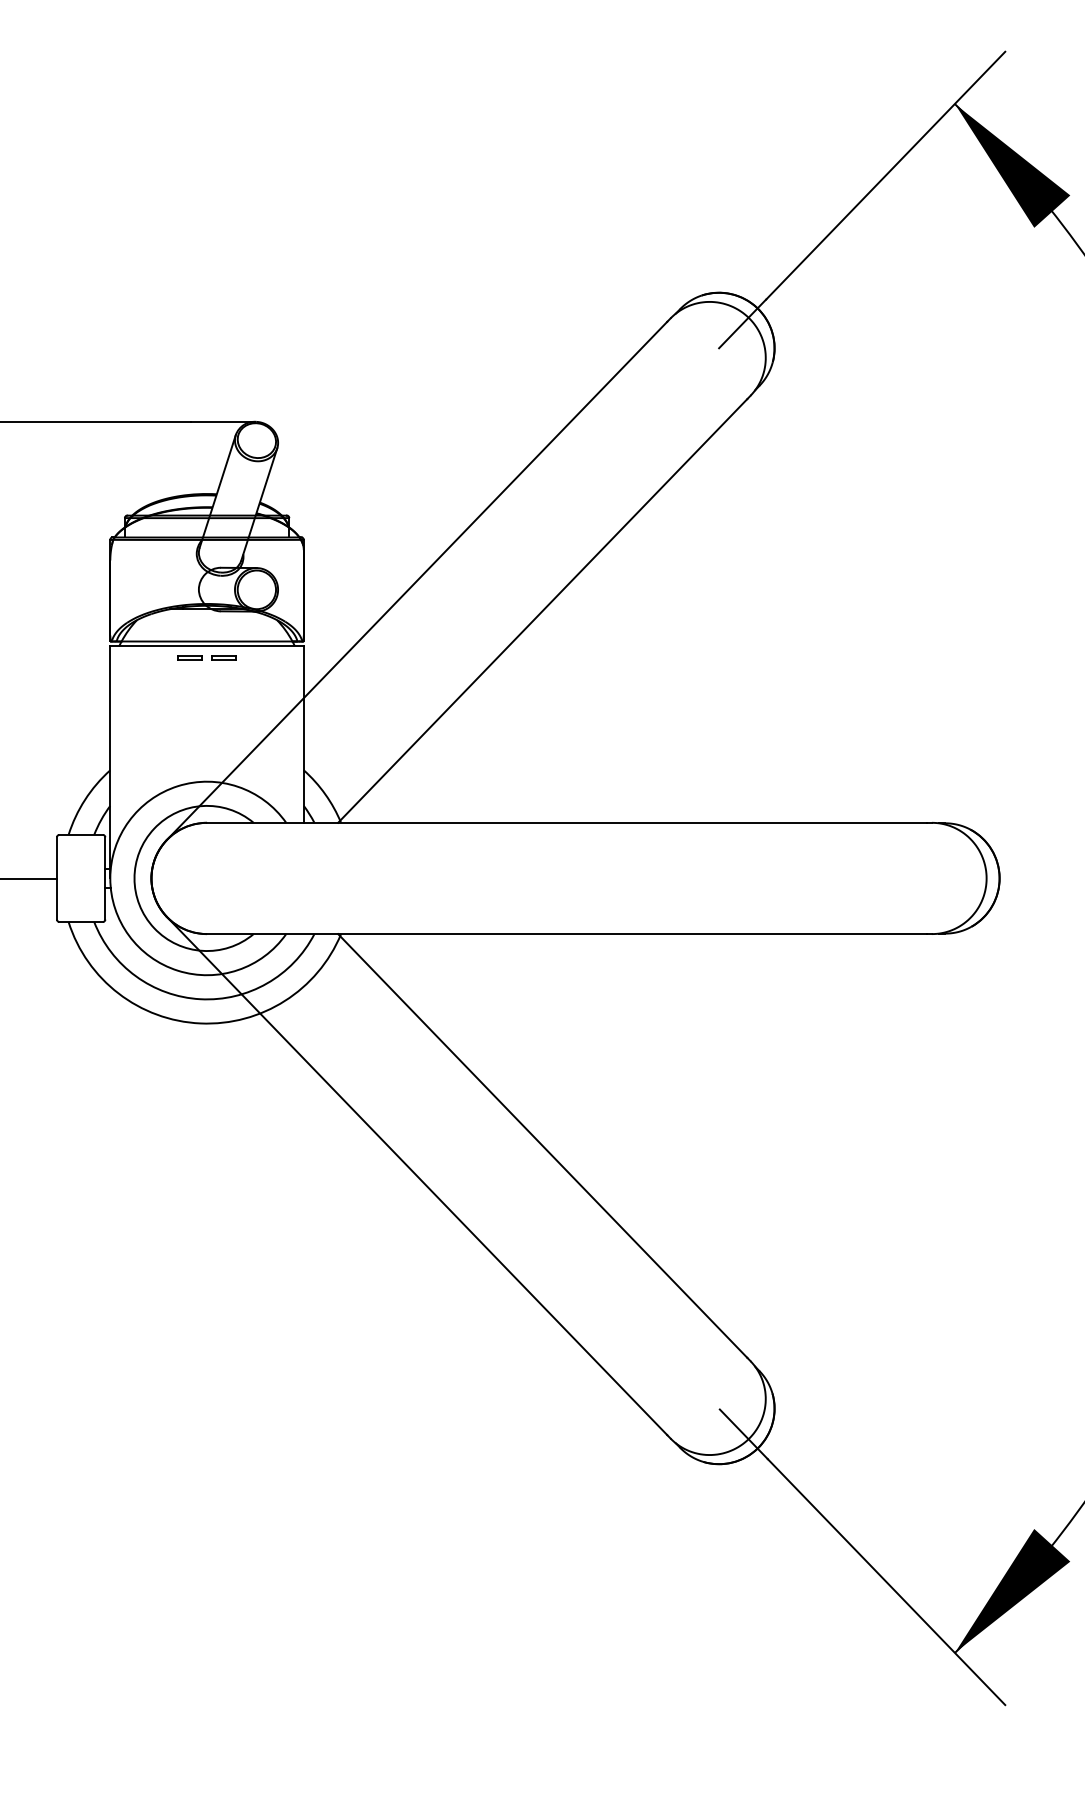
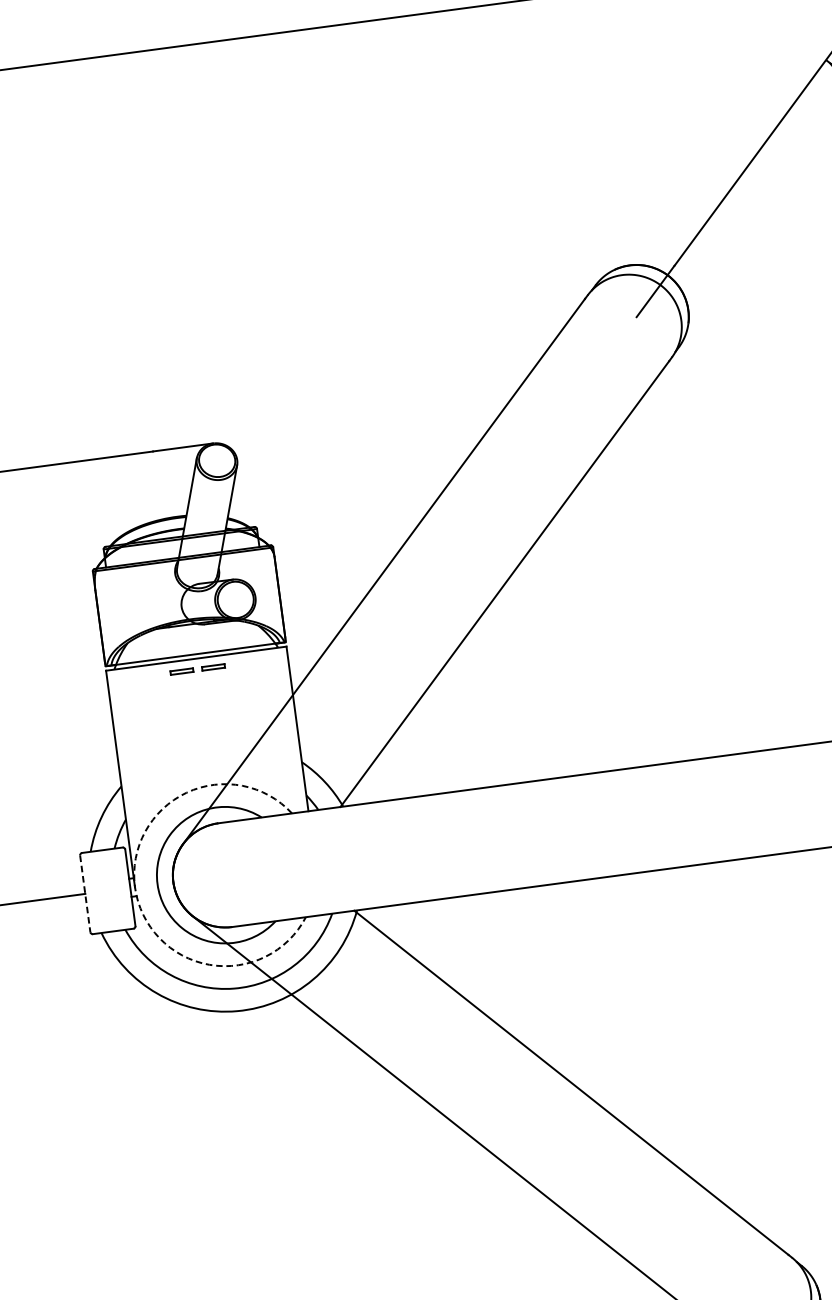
line: (56, 878) -> (84, 893), solid -> dashed
arc: (110, 878) -> (135, 887), solid -> dashed

